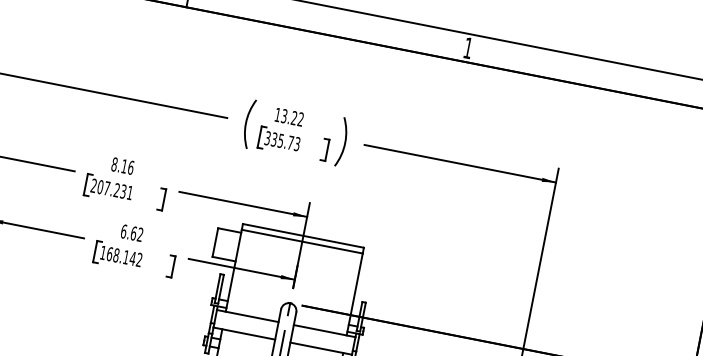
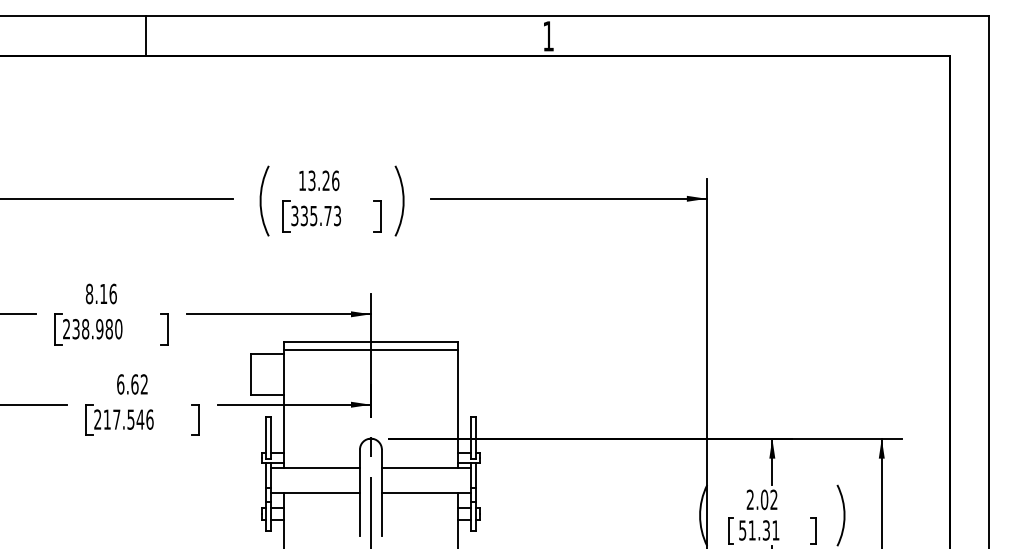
text: (300, 119) -> (335, 180), 13.22 -> 13.26
text: (115, 190) -> (97, 329), 207.231 -> 238.980
text: (121, 256) -> (123, 419), 168.142 -> 217.546

